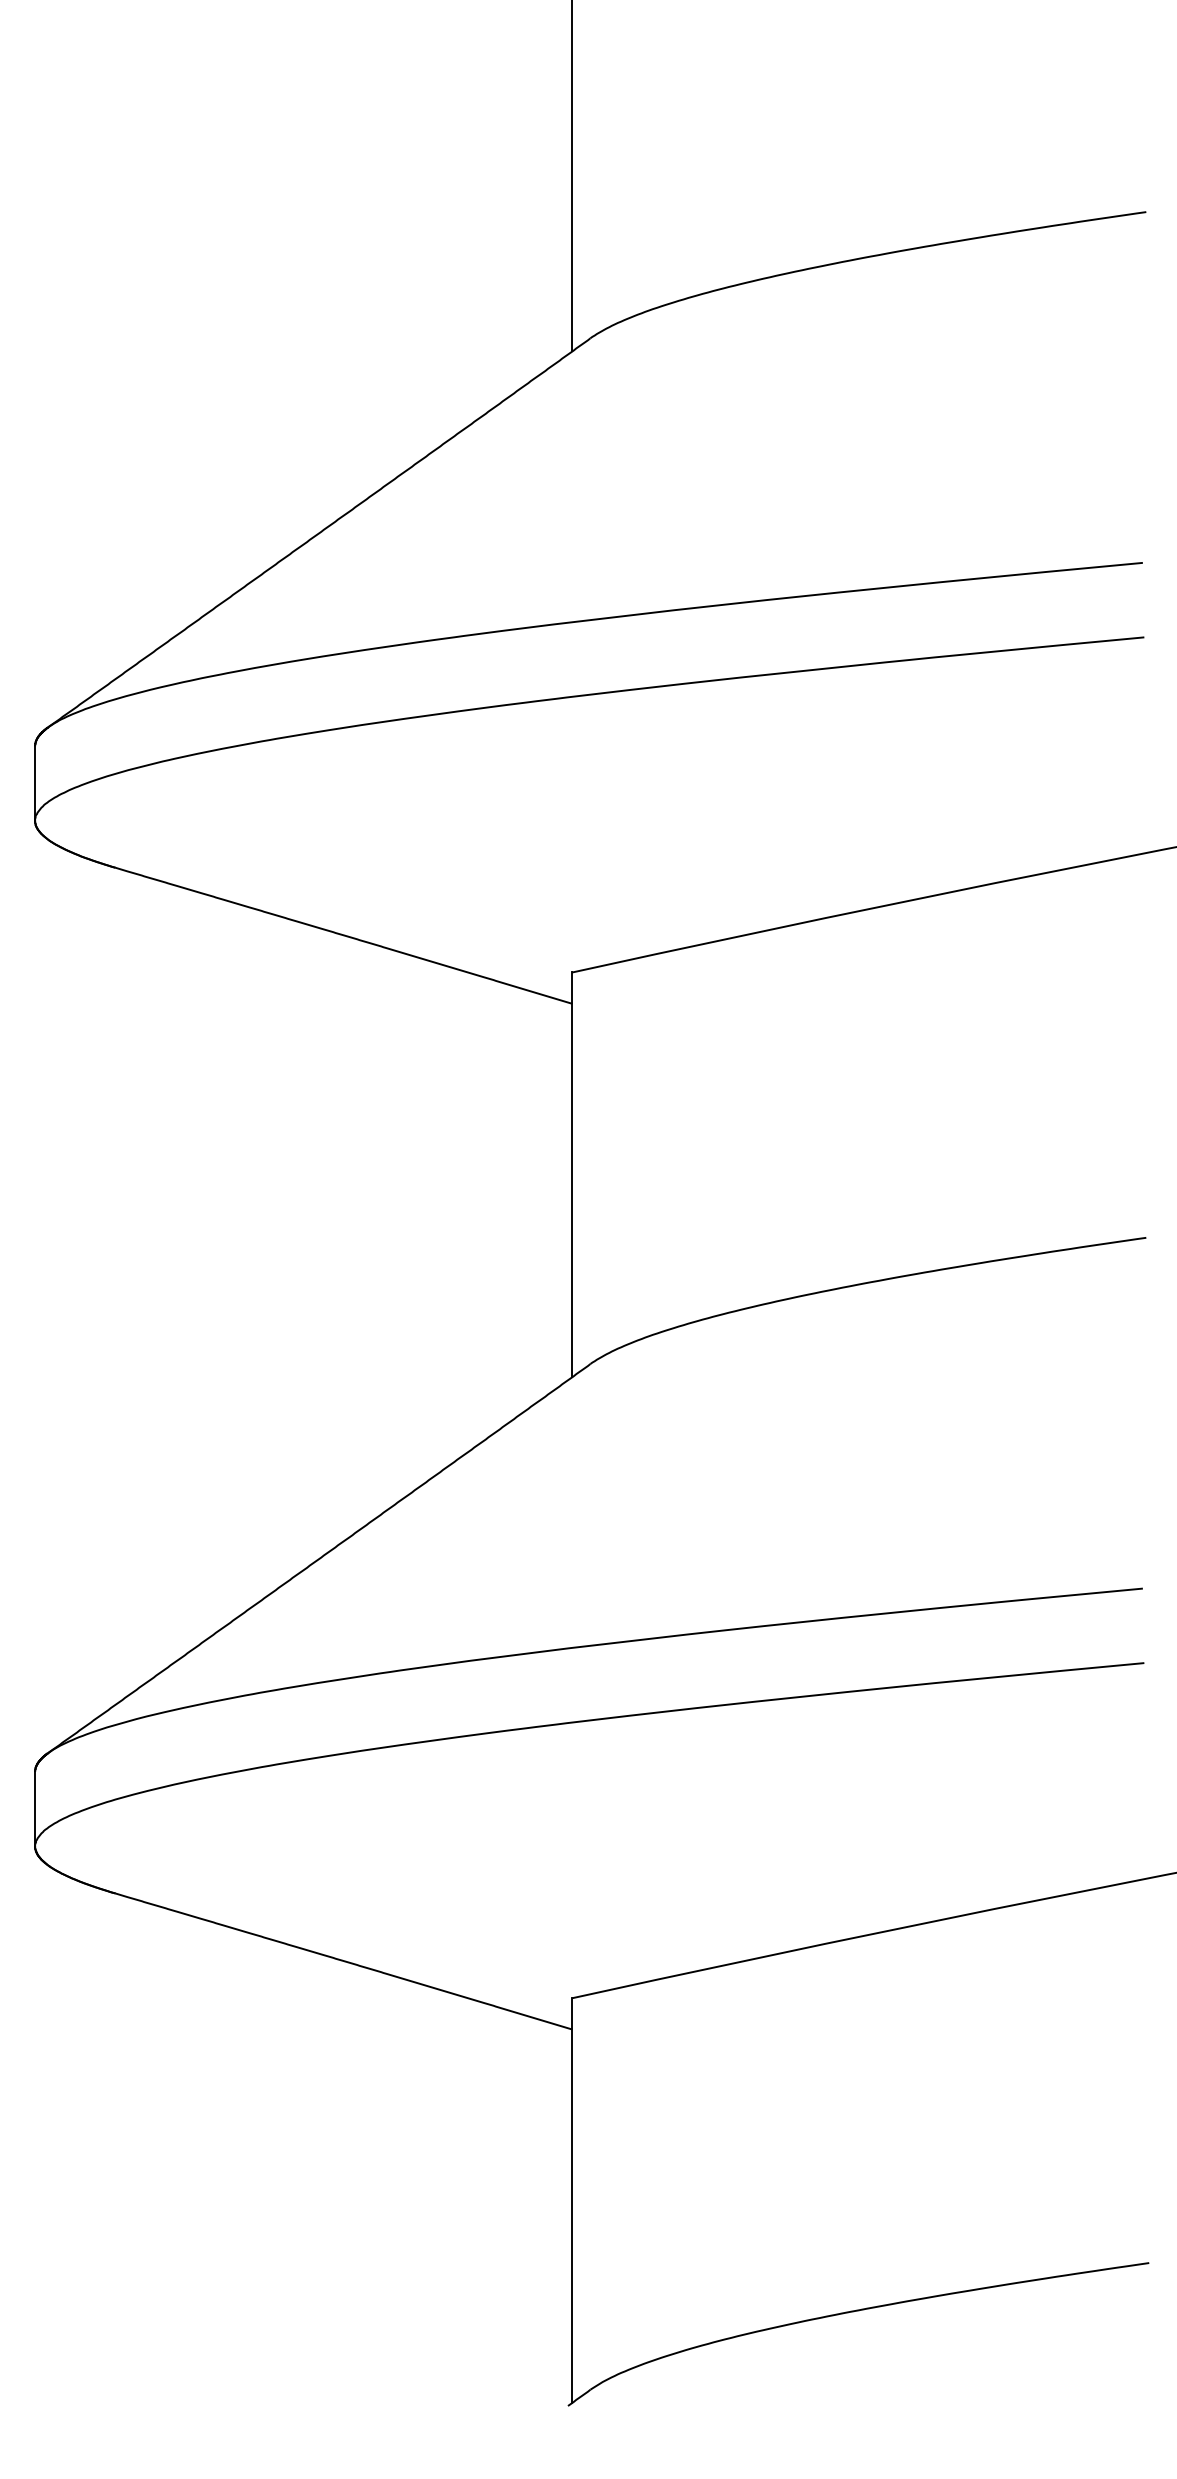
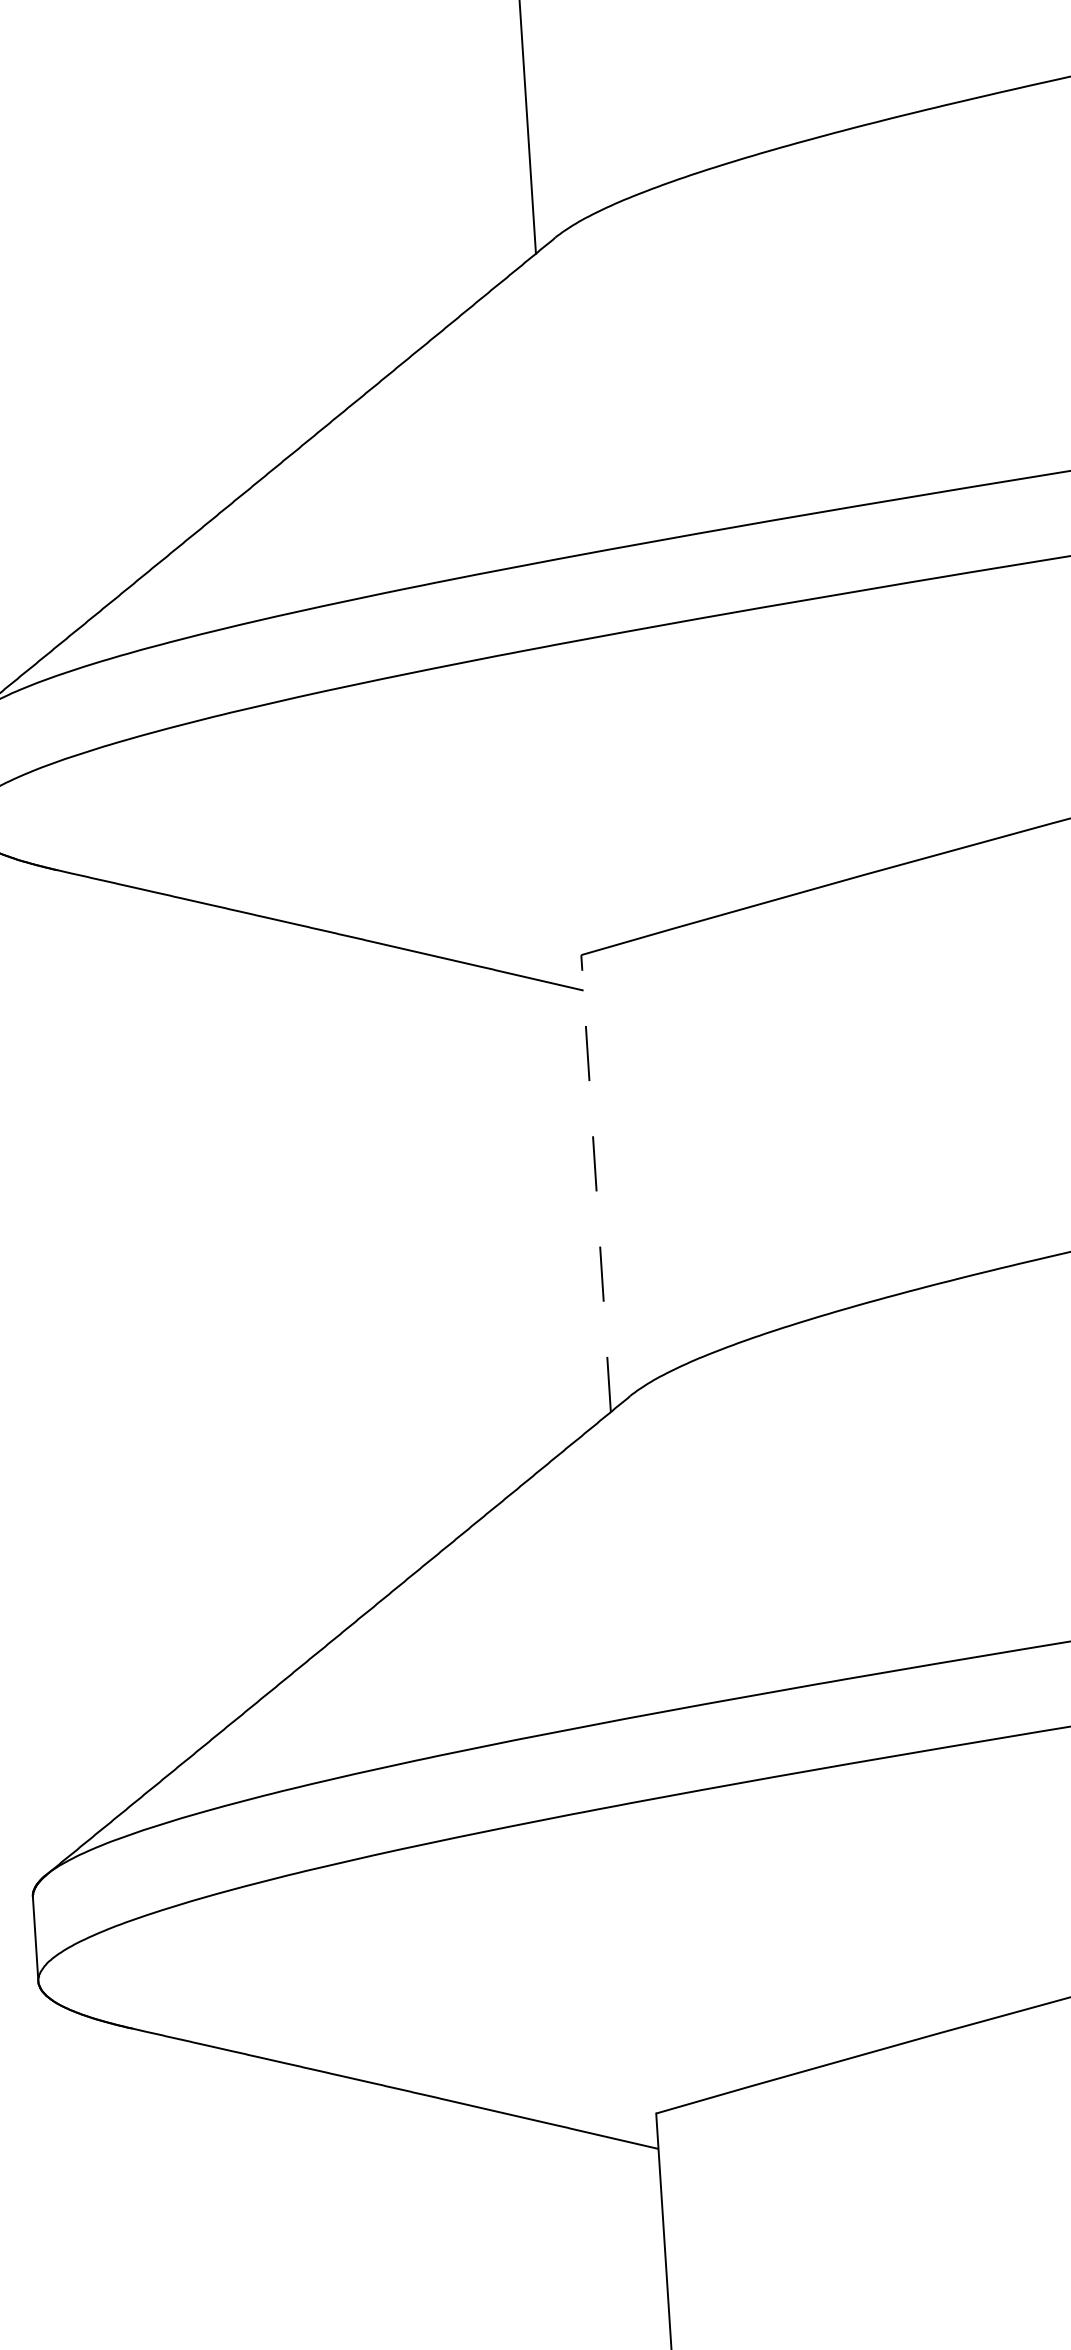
line: (572, 1174) -> (596, 1183), solid -> dashed

